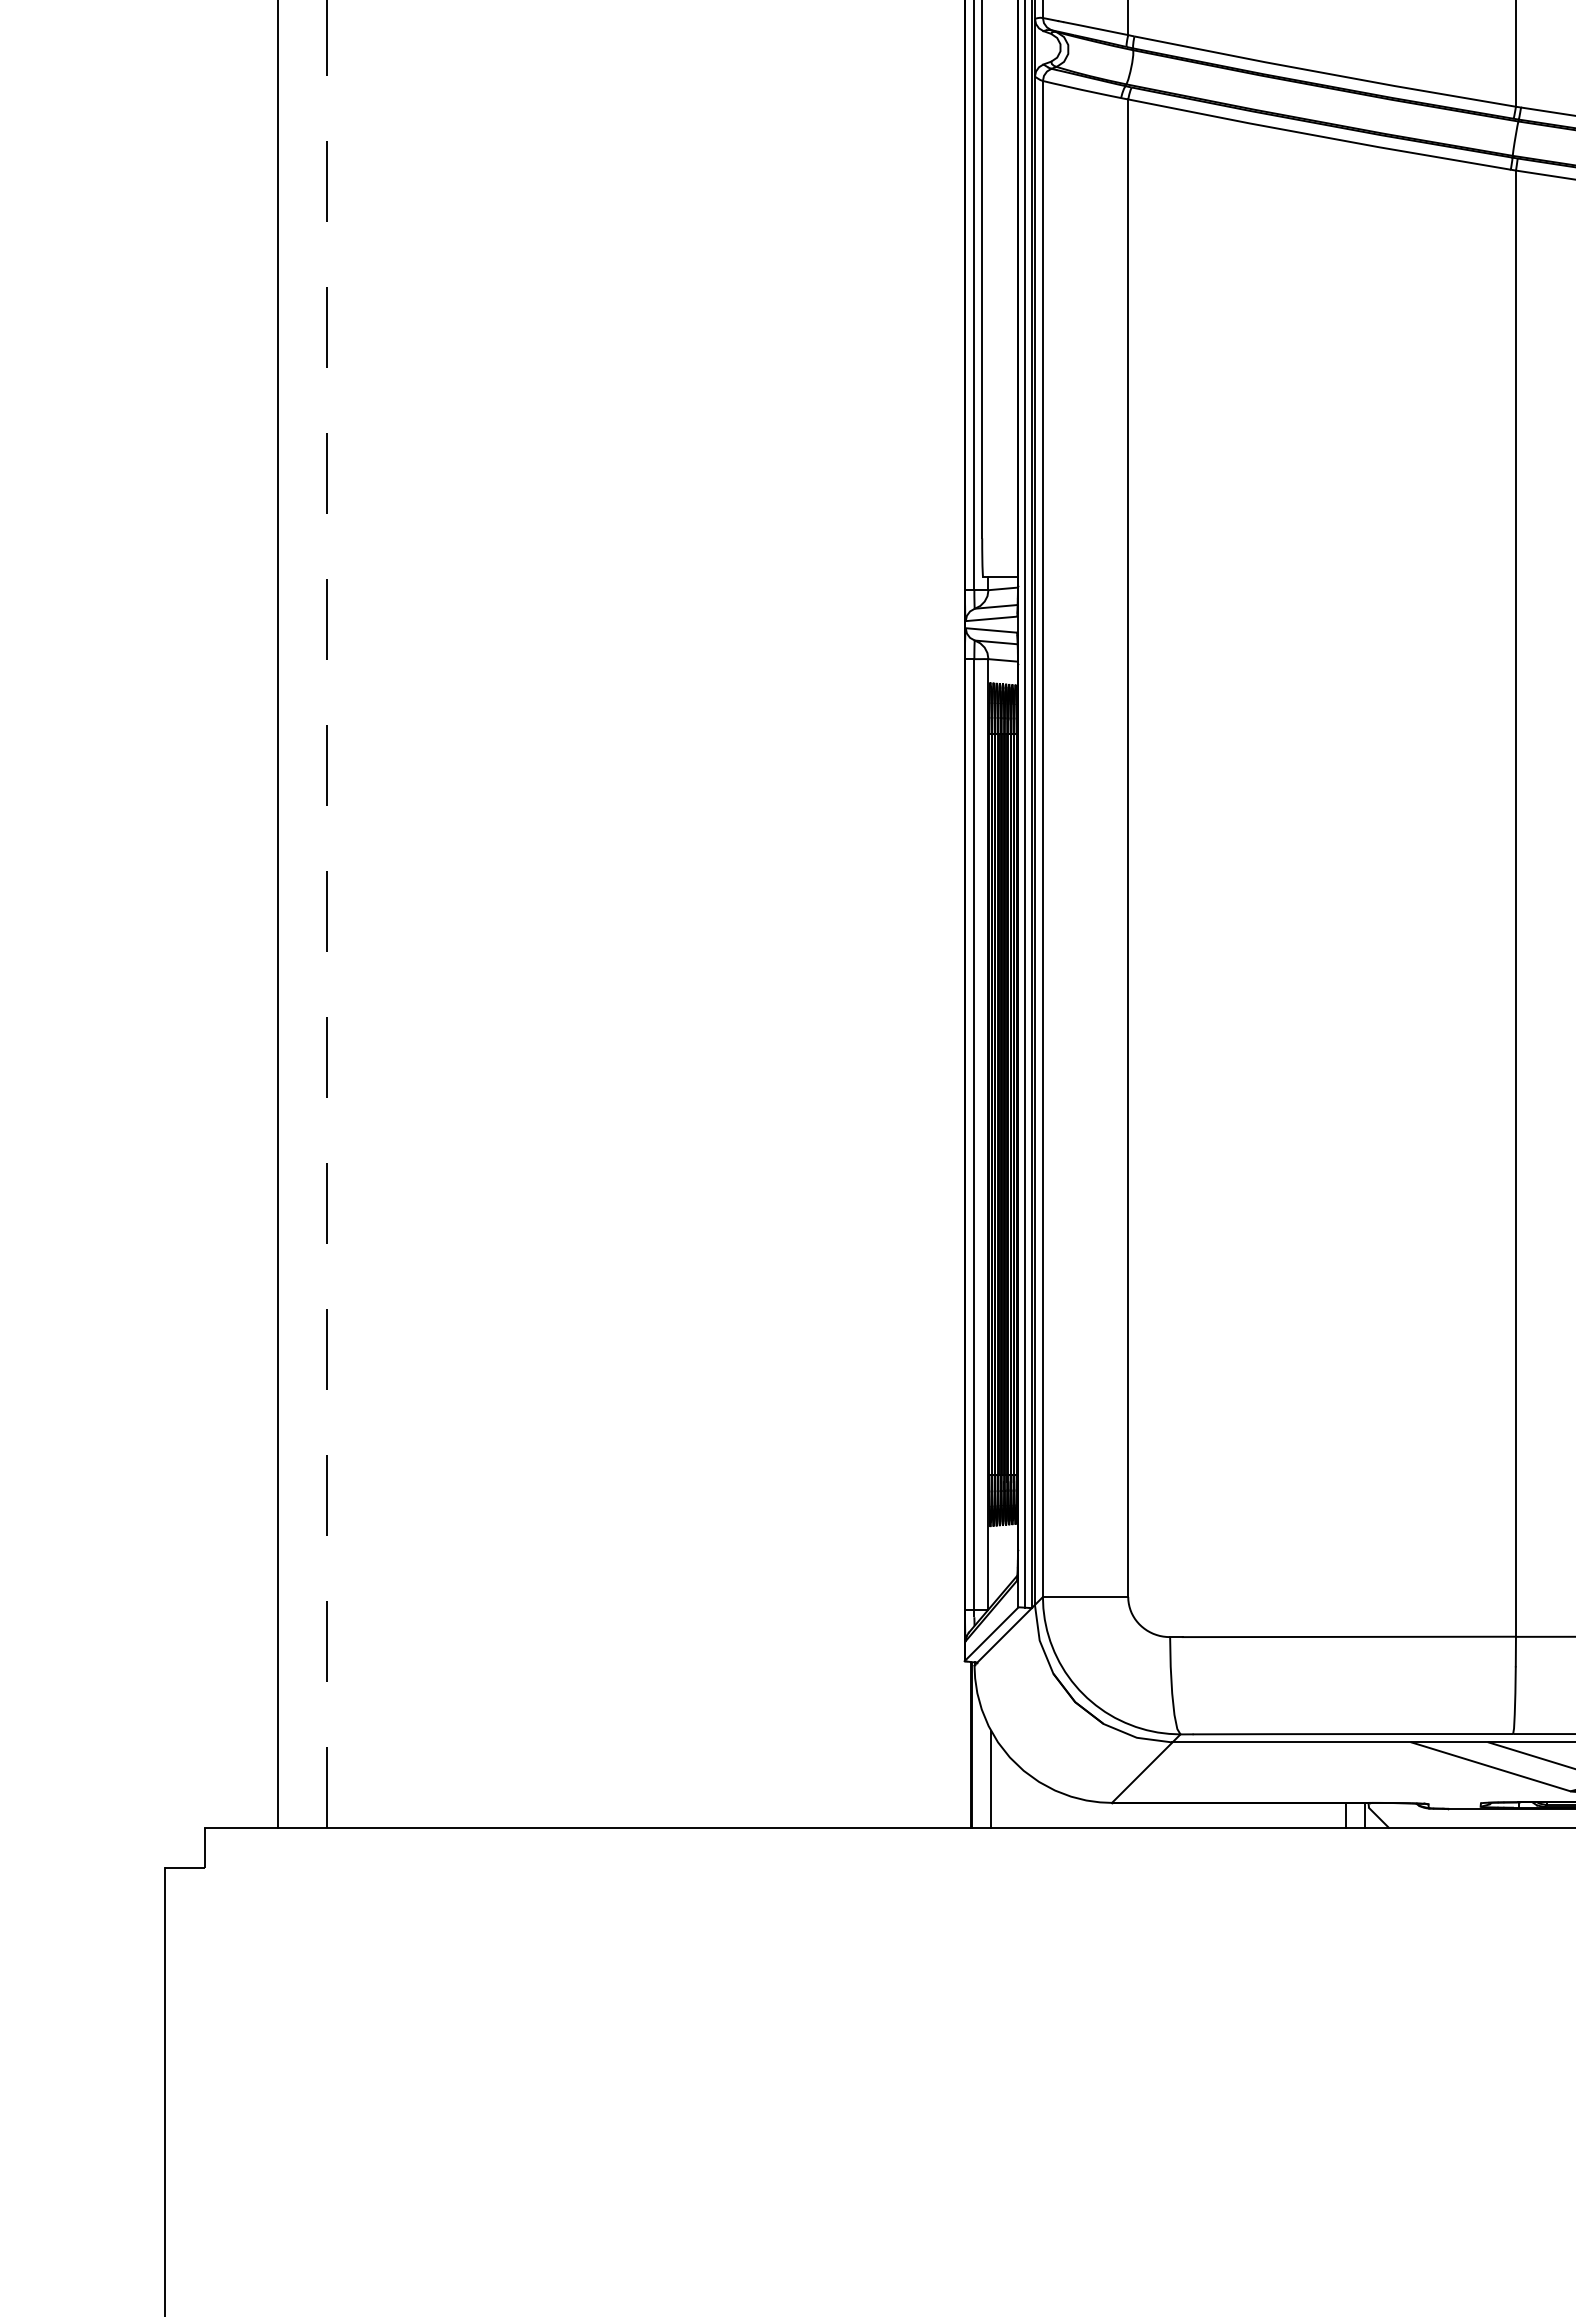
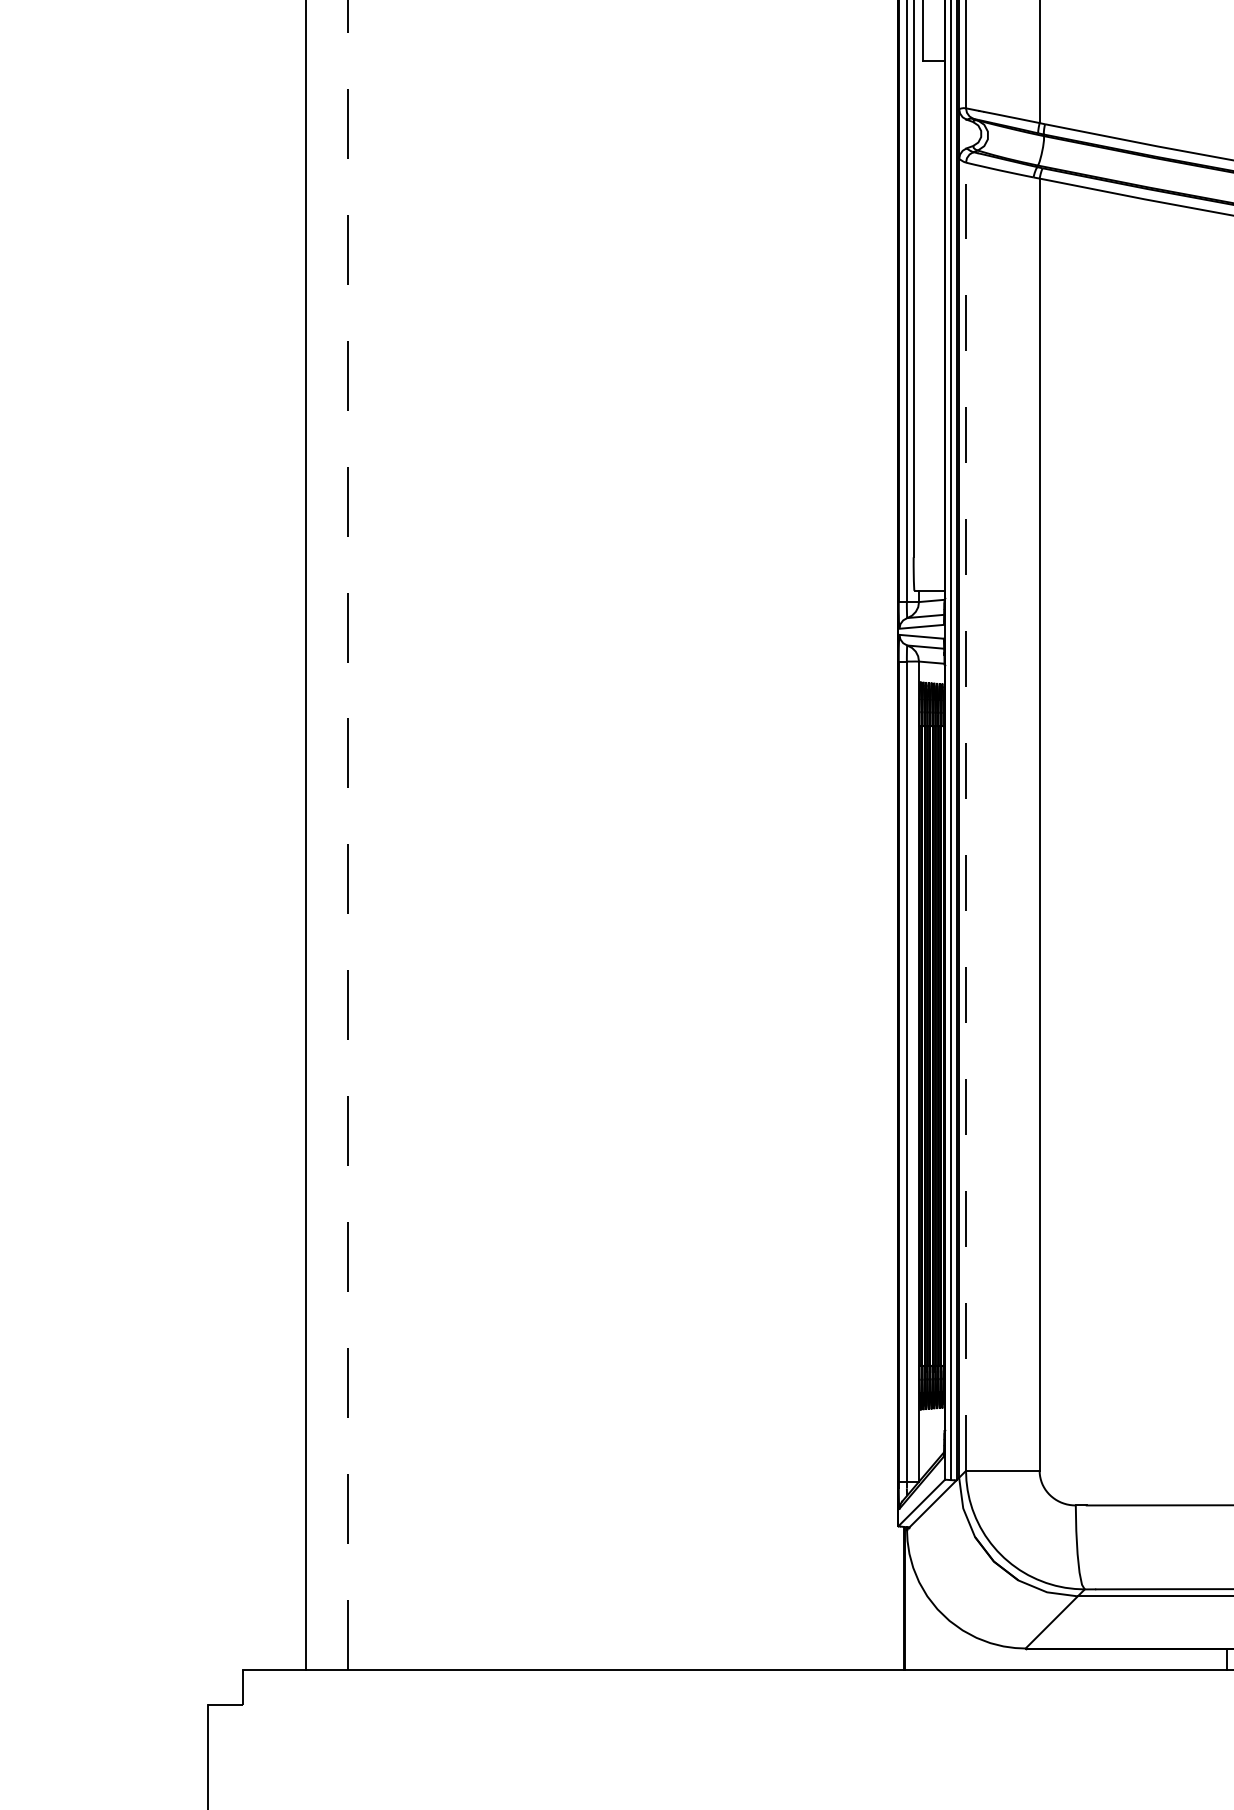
line: (1042, 838) -> (965, 816), solid -> dashed
line: (991, 1778) -> (921, 1627), removed

